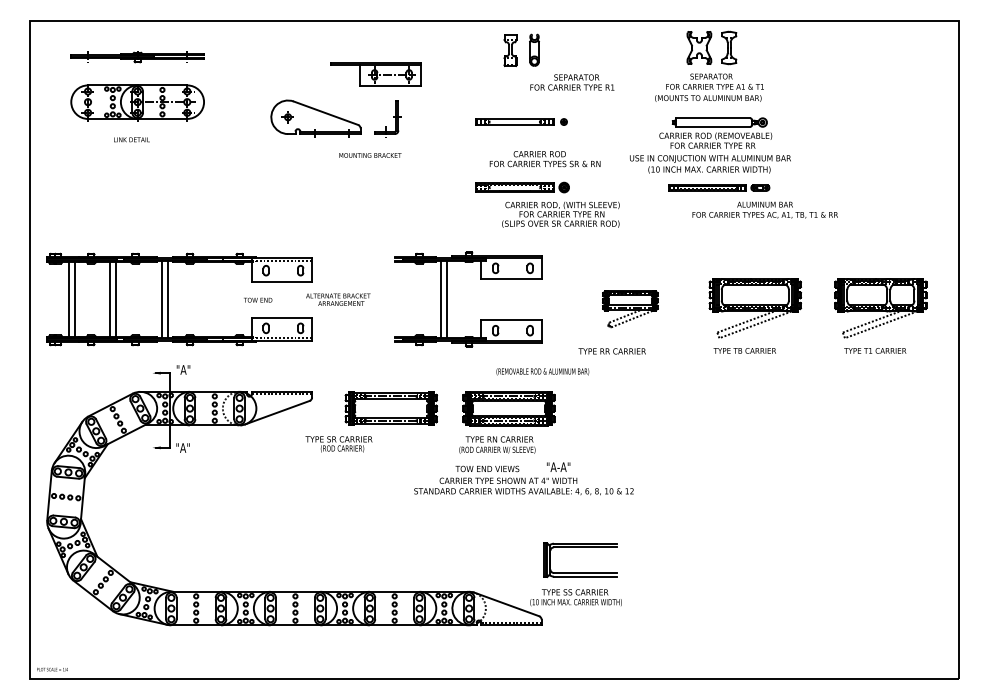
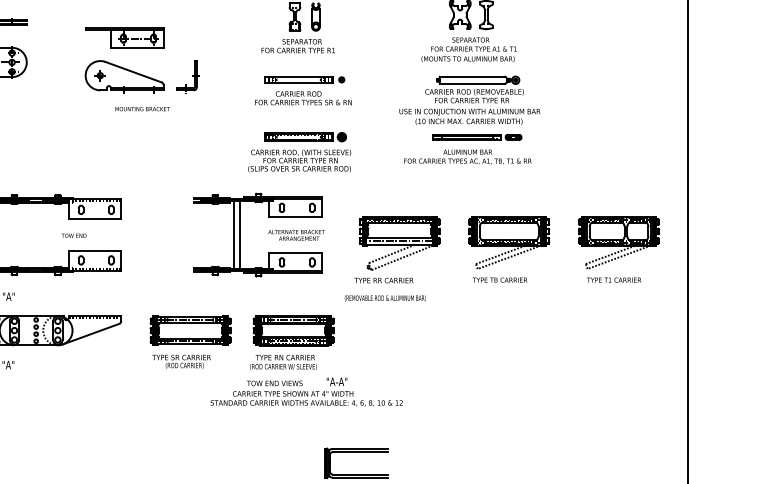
part: (375, 74) -> (124, 38), moved
text: (572, 82) -> (298, 46), moved
text: (370, 155) -> (142, 109), moved
text: (544, 159) -> (302, 98), moved
text: (764, 209) -> (467, 156), moved
text: (560, 214) -> (299, 160), moved
text: (338, 299) -> (296, 235), moved
part: (630, 309) -> (399, 243), size x1.67
text: (542, 371) -> (385, 298), moved
text: (338, 444) -> (181, 362), moved

